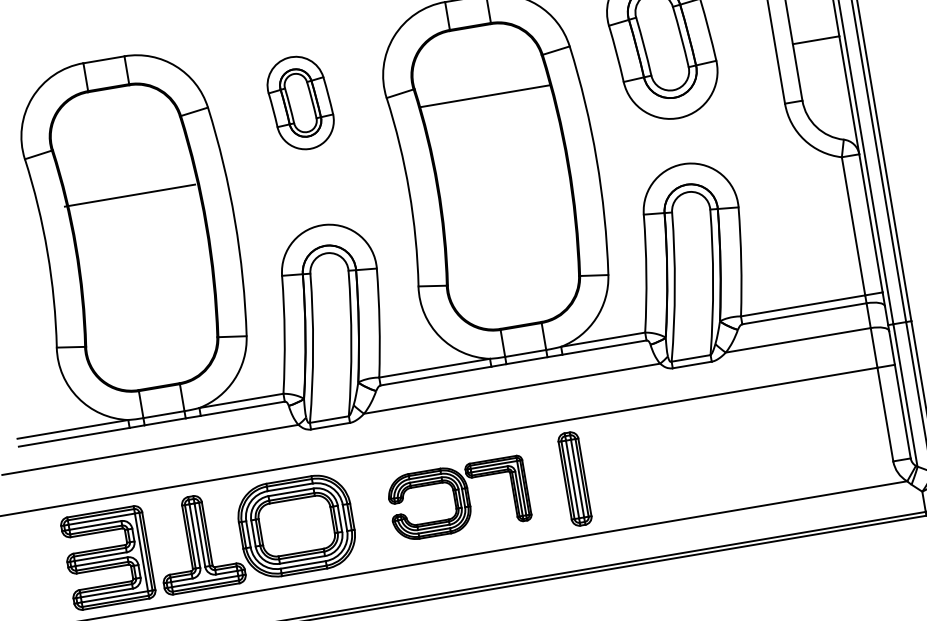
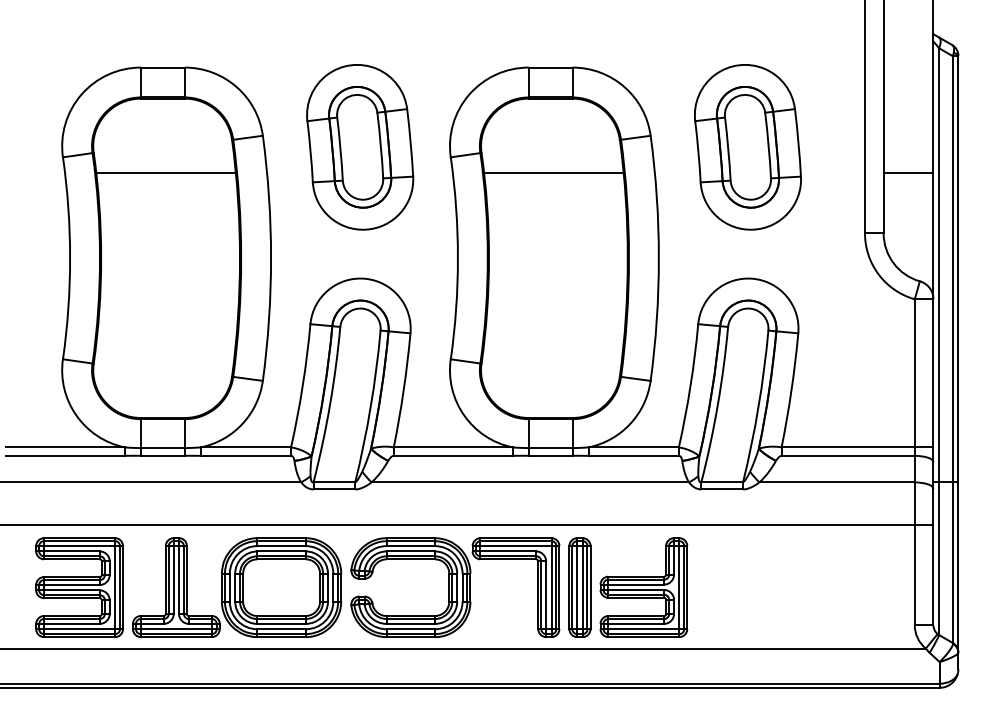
part: (300, 103) -> (360, 147), size x1.67
line: (129, 195) -> (165, 172), moved
part: (634, 468) -> (643, 587), added
part: (458, 498) -> (455, 587), size x1.43

